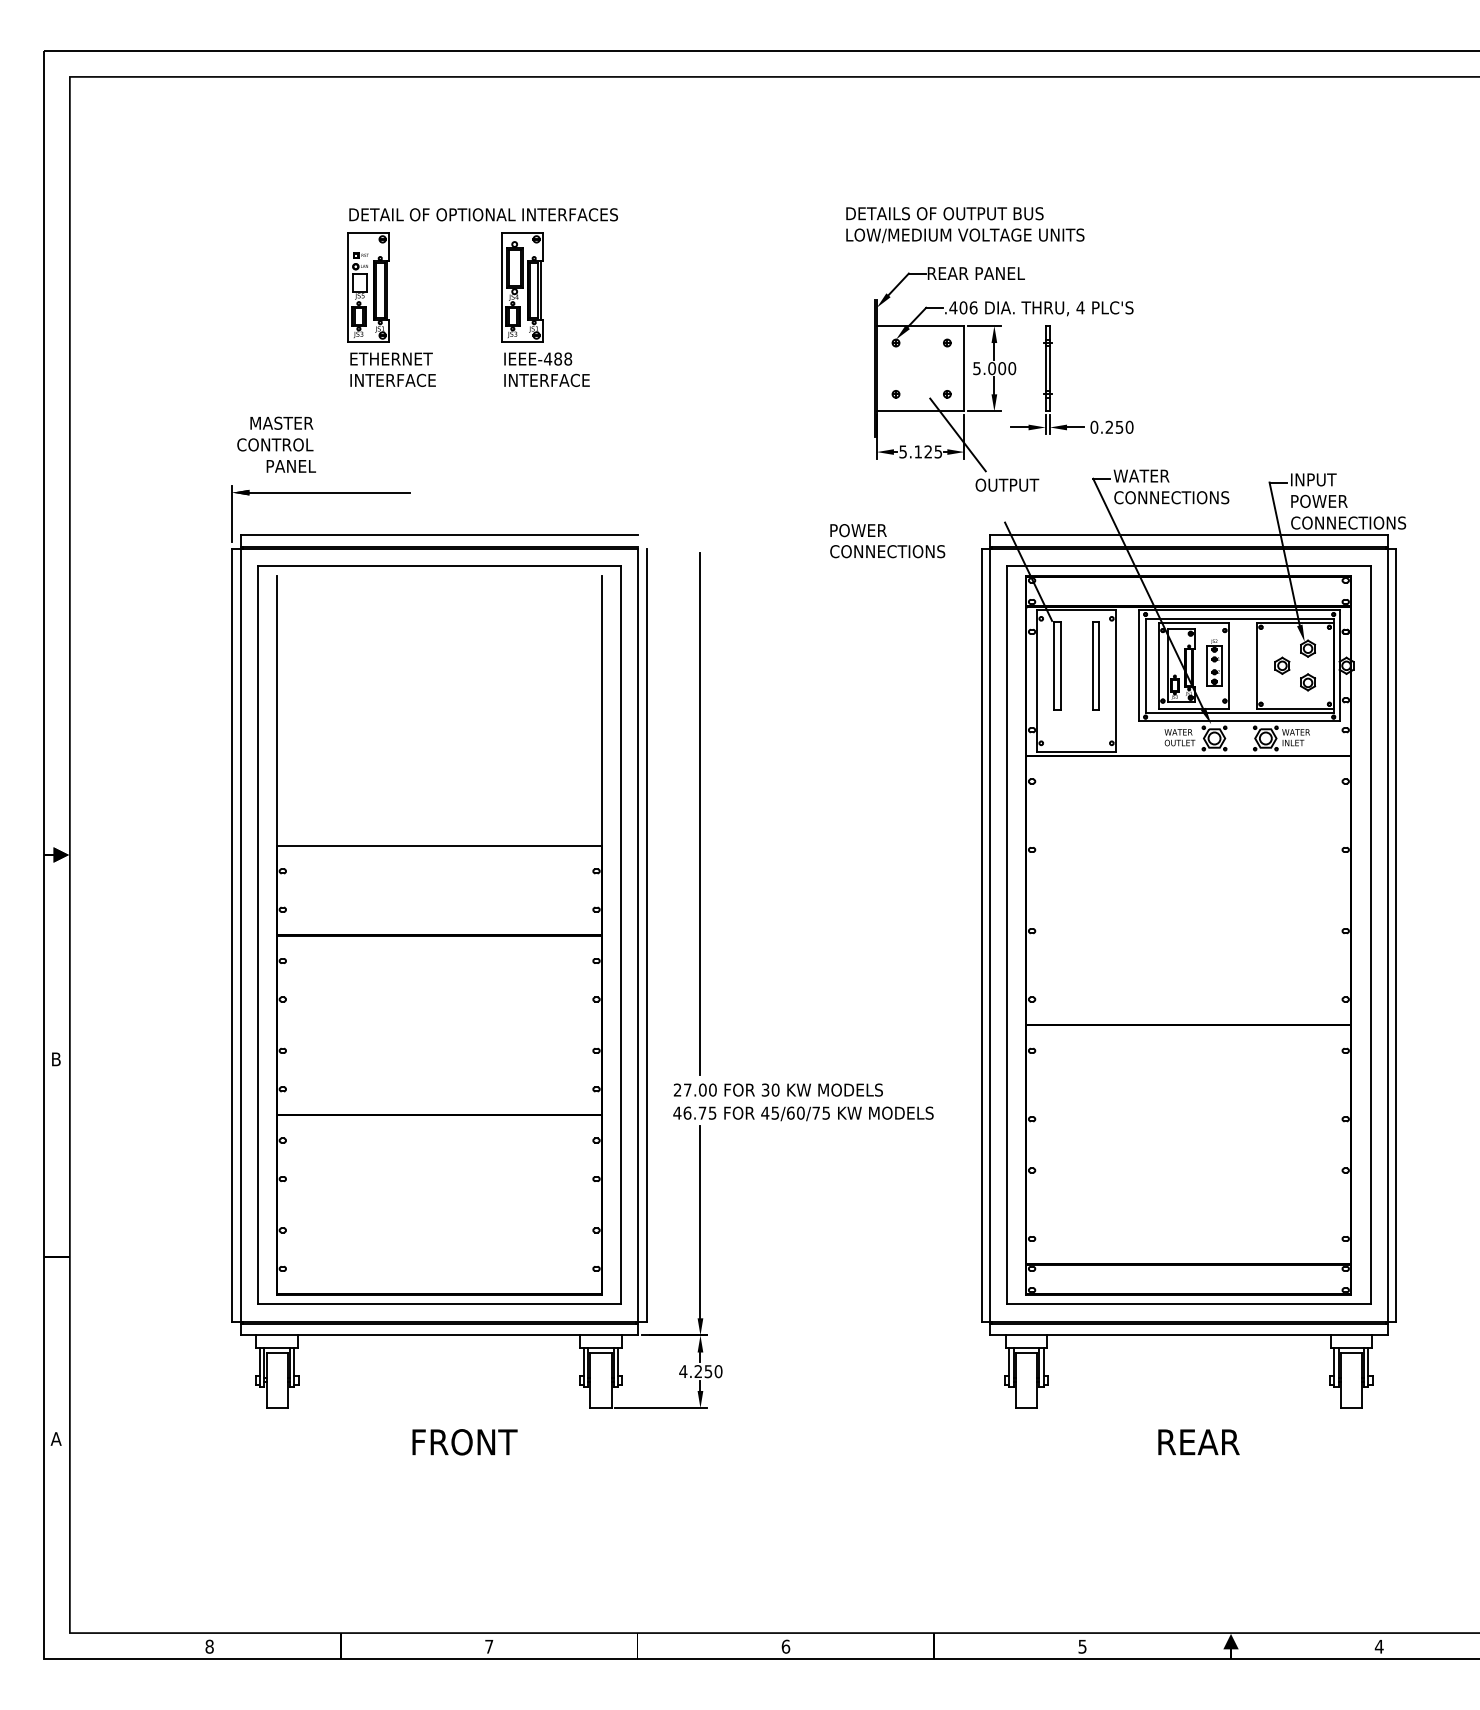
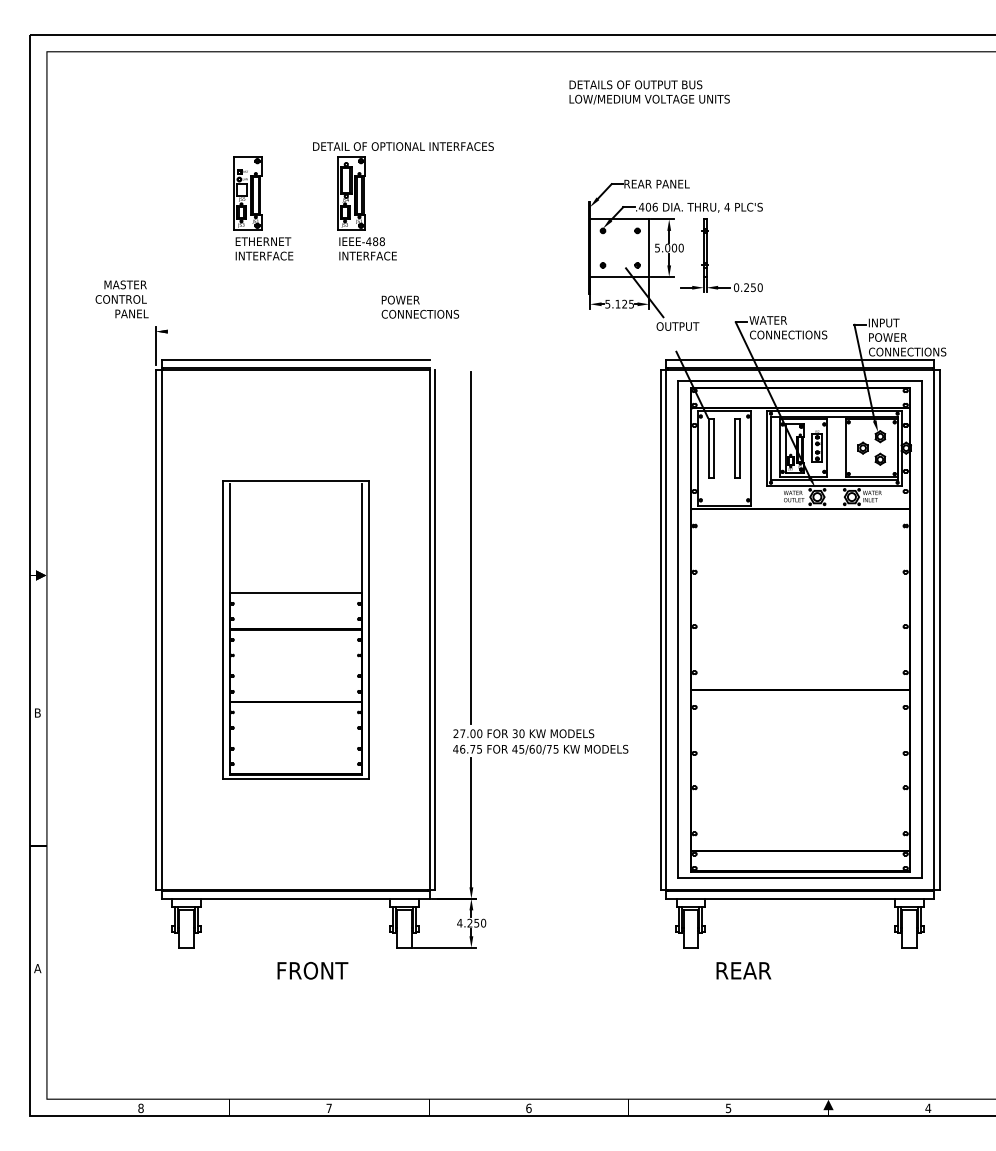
text: (483, 214) -> (403, 146), moved
text: (965, 225) -> (649, 92), moved
text: (275, 444) -> (121, 299), moved
line: (329, 492) -> (221, 331), removed
text: (887, 540) -> (420, 306), moved
part: (439, 935) -> (295, 629), size x0.6
text: (1198, 1441) -> (743, 970), moved

